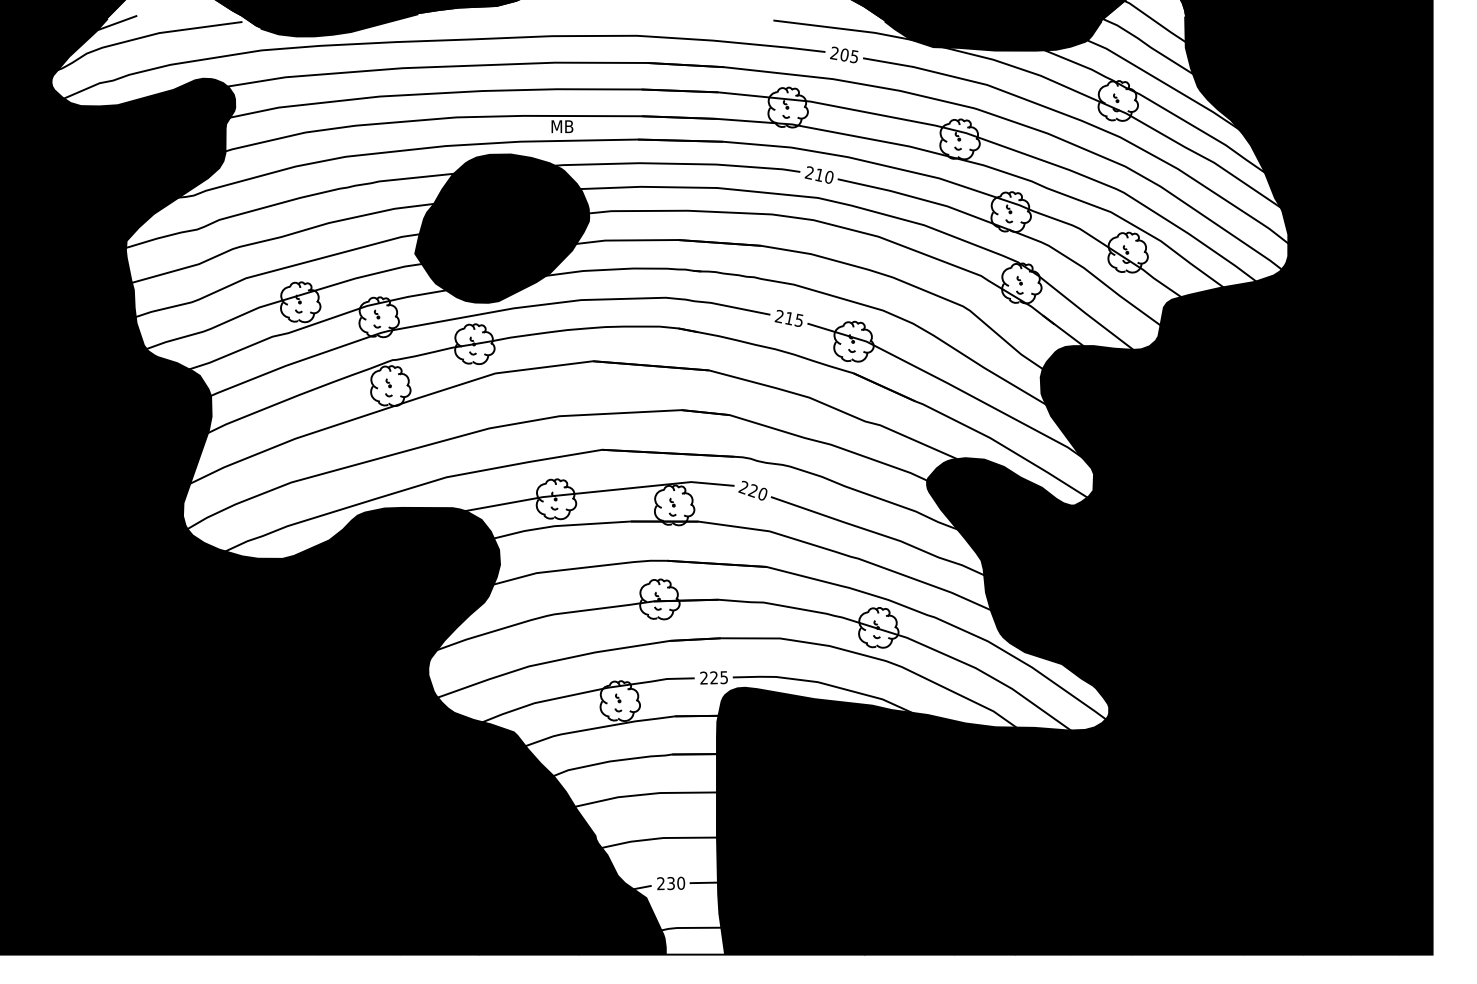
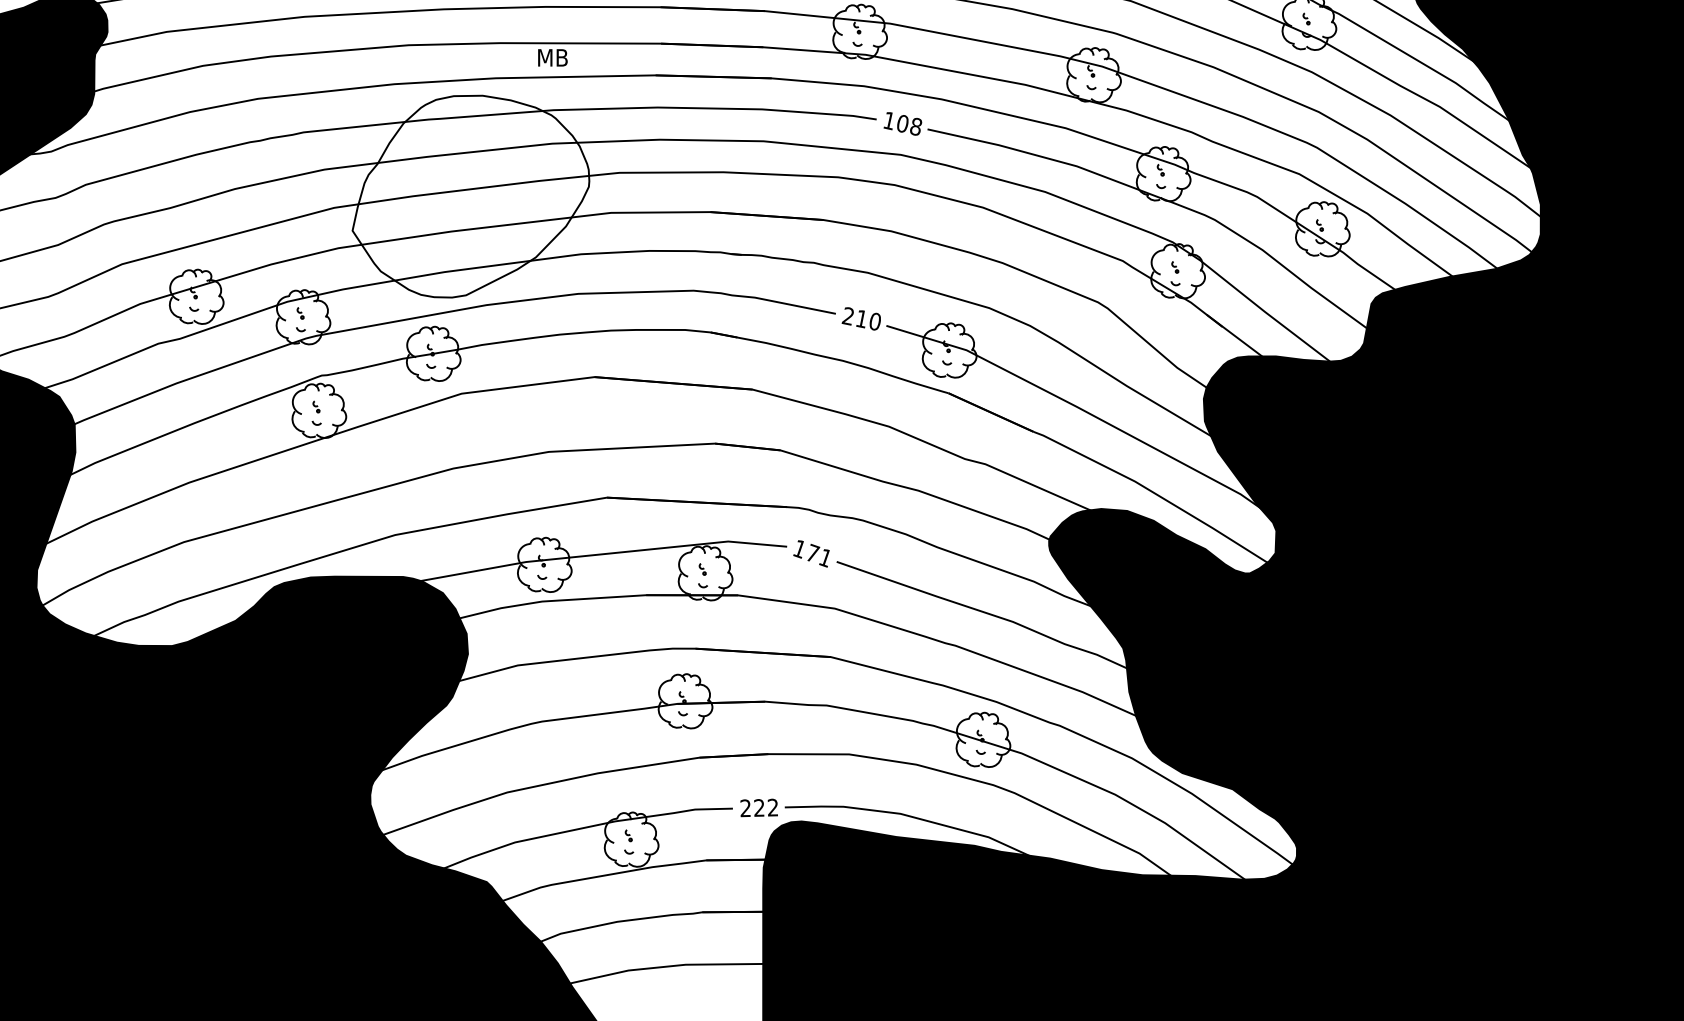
text: (818, 174) -> (901, 122), 210 -> 108
fill: (502, 228) -> (471, 196), removed
text: (798, 320) -> (874, 321), 215 -> 210
text: (752, 490) -> (811, 553), 220 -> 171
text: (723, 677) -> (772, 807), 225 -> 222

